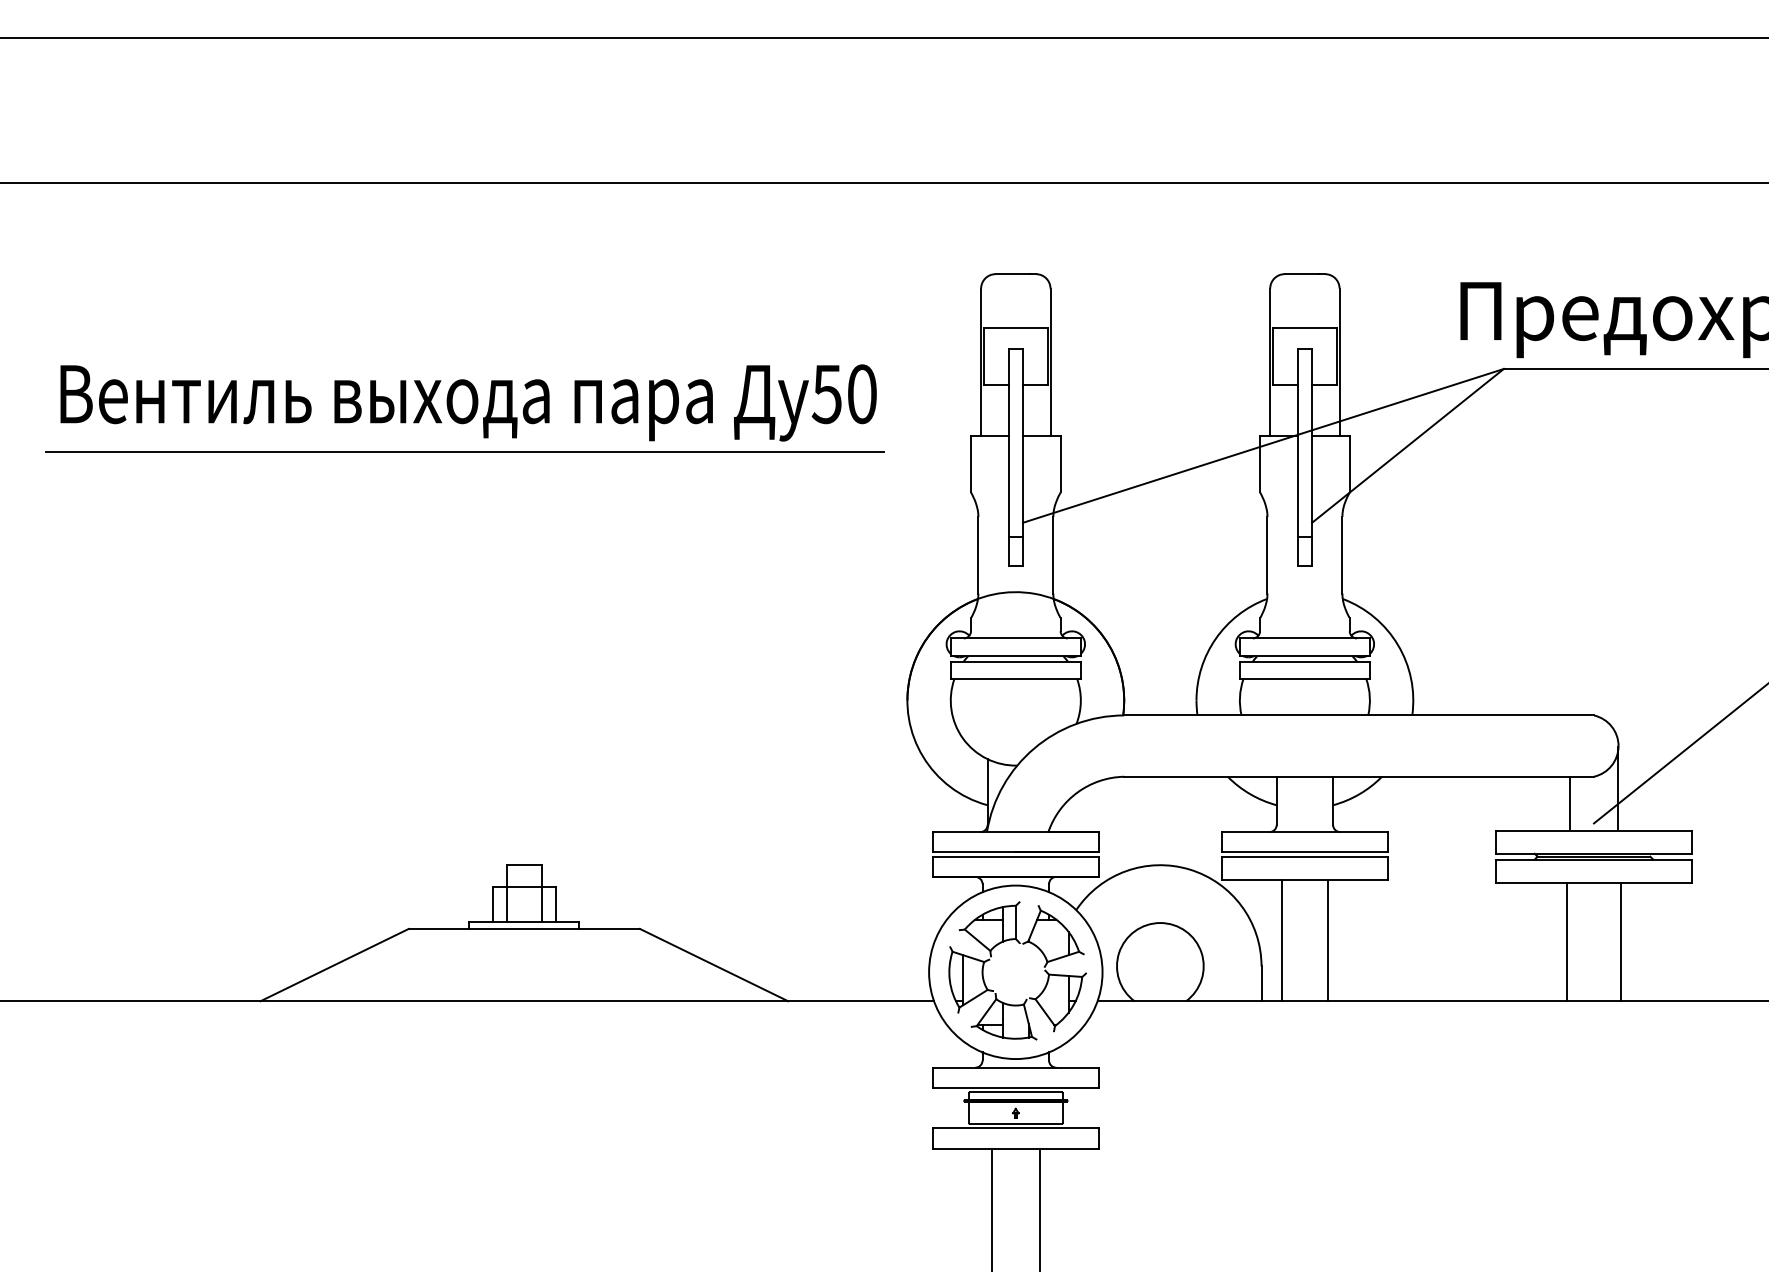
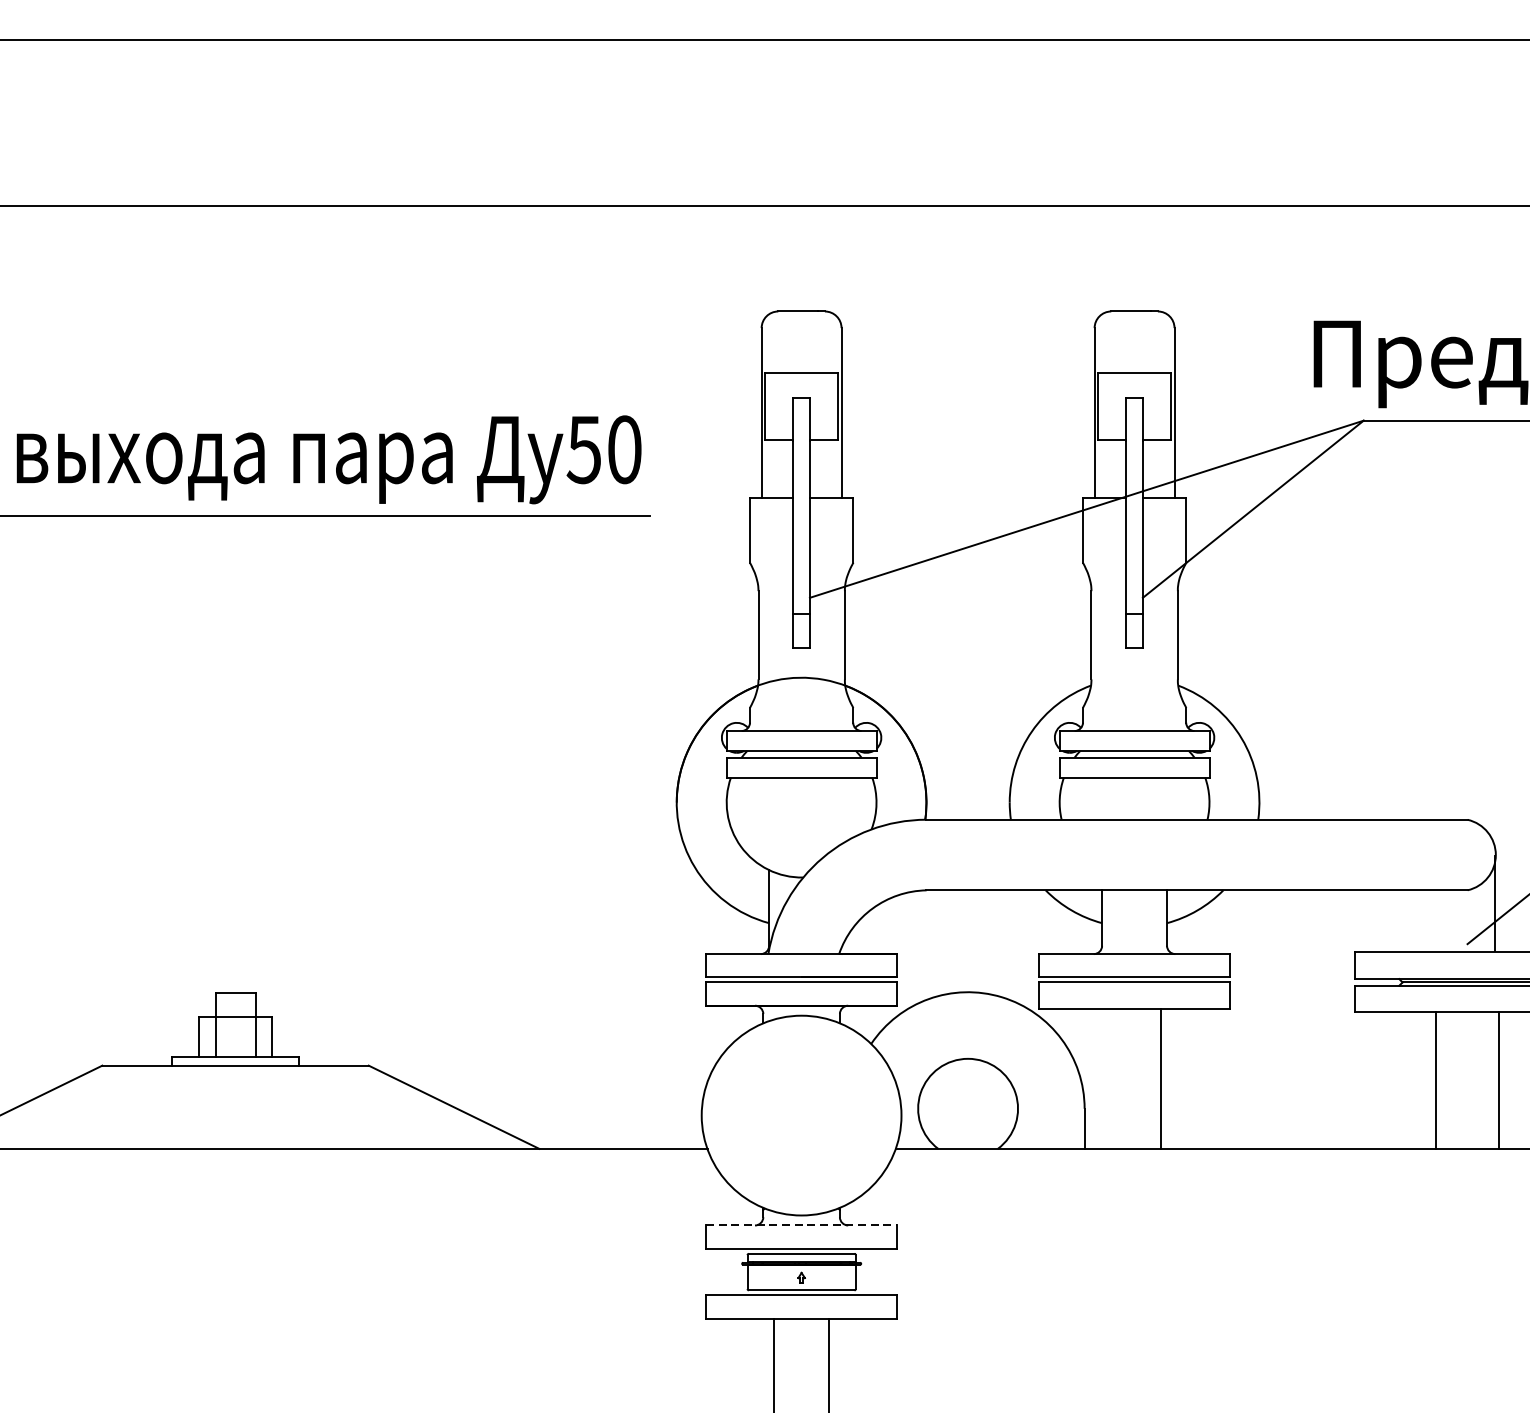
line: (1569, 802) -> (1439, 920), removed
line: (1281, 940) -> (1107, 1078), removed
part: (1043, 967) -> (833, 1110), removed
line: (1016, 1067) -> (802, 1225), solid -> dashed

